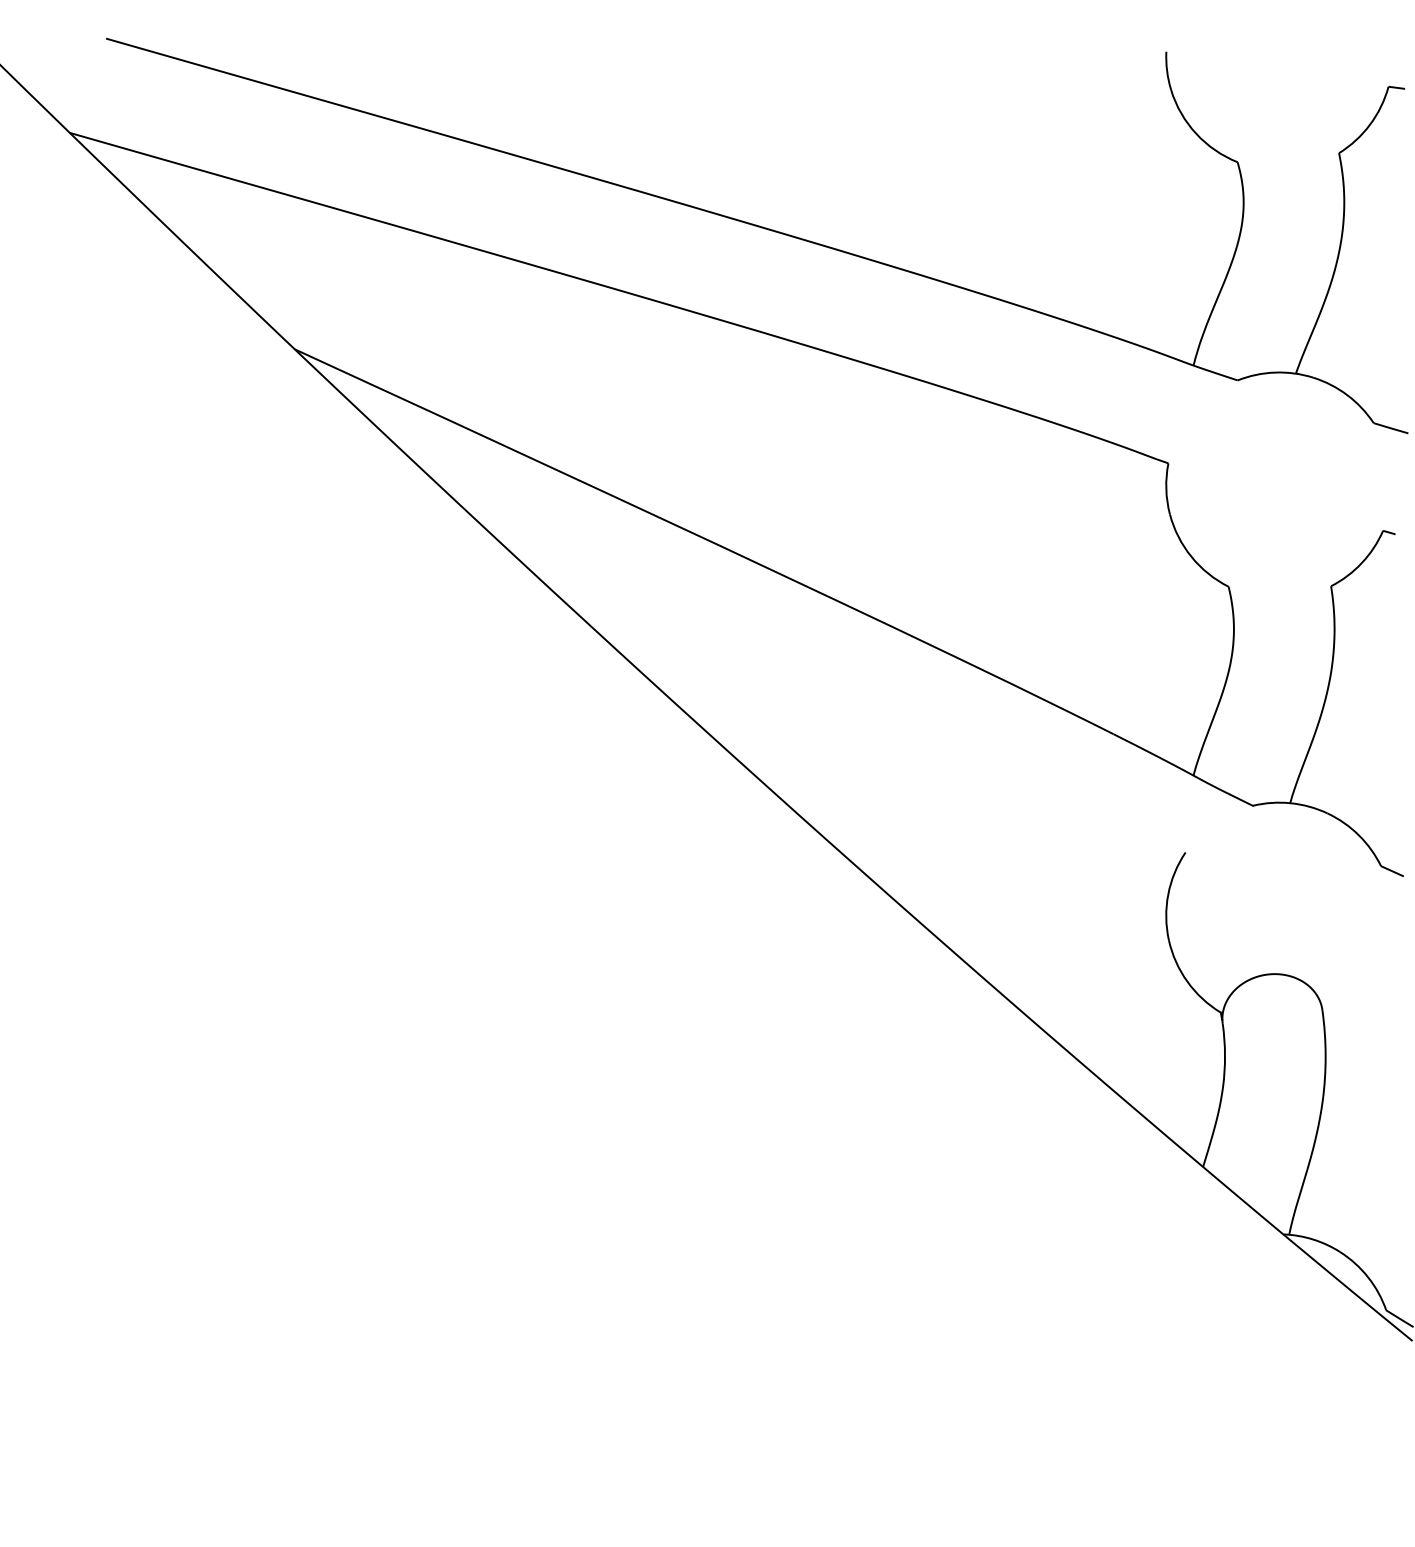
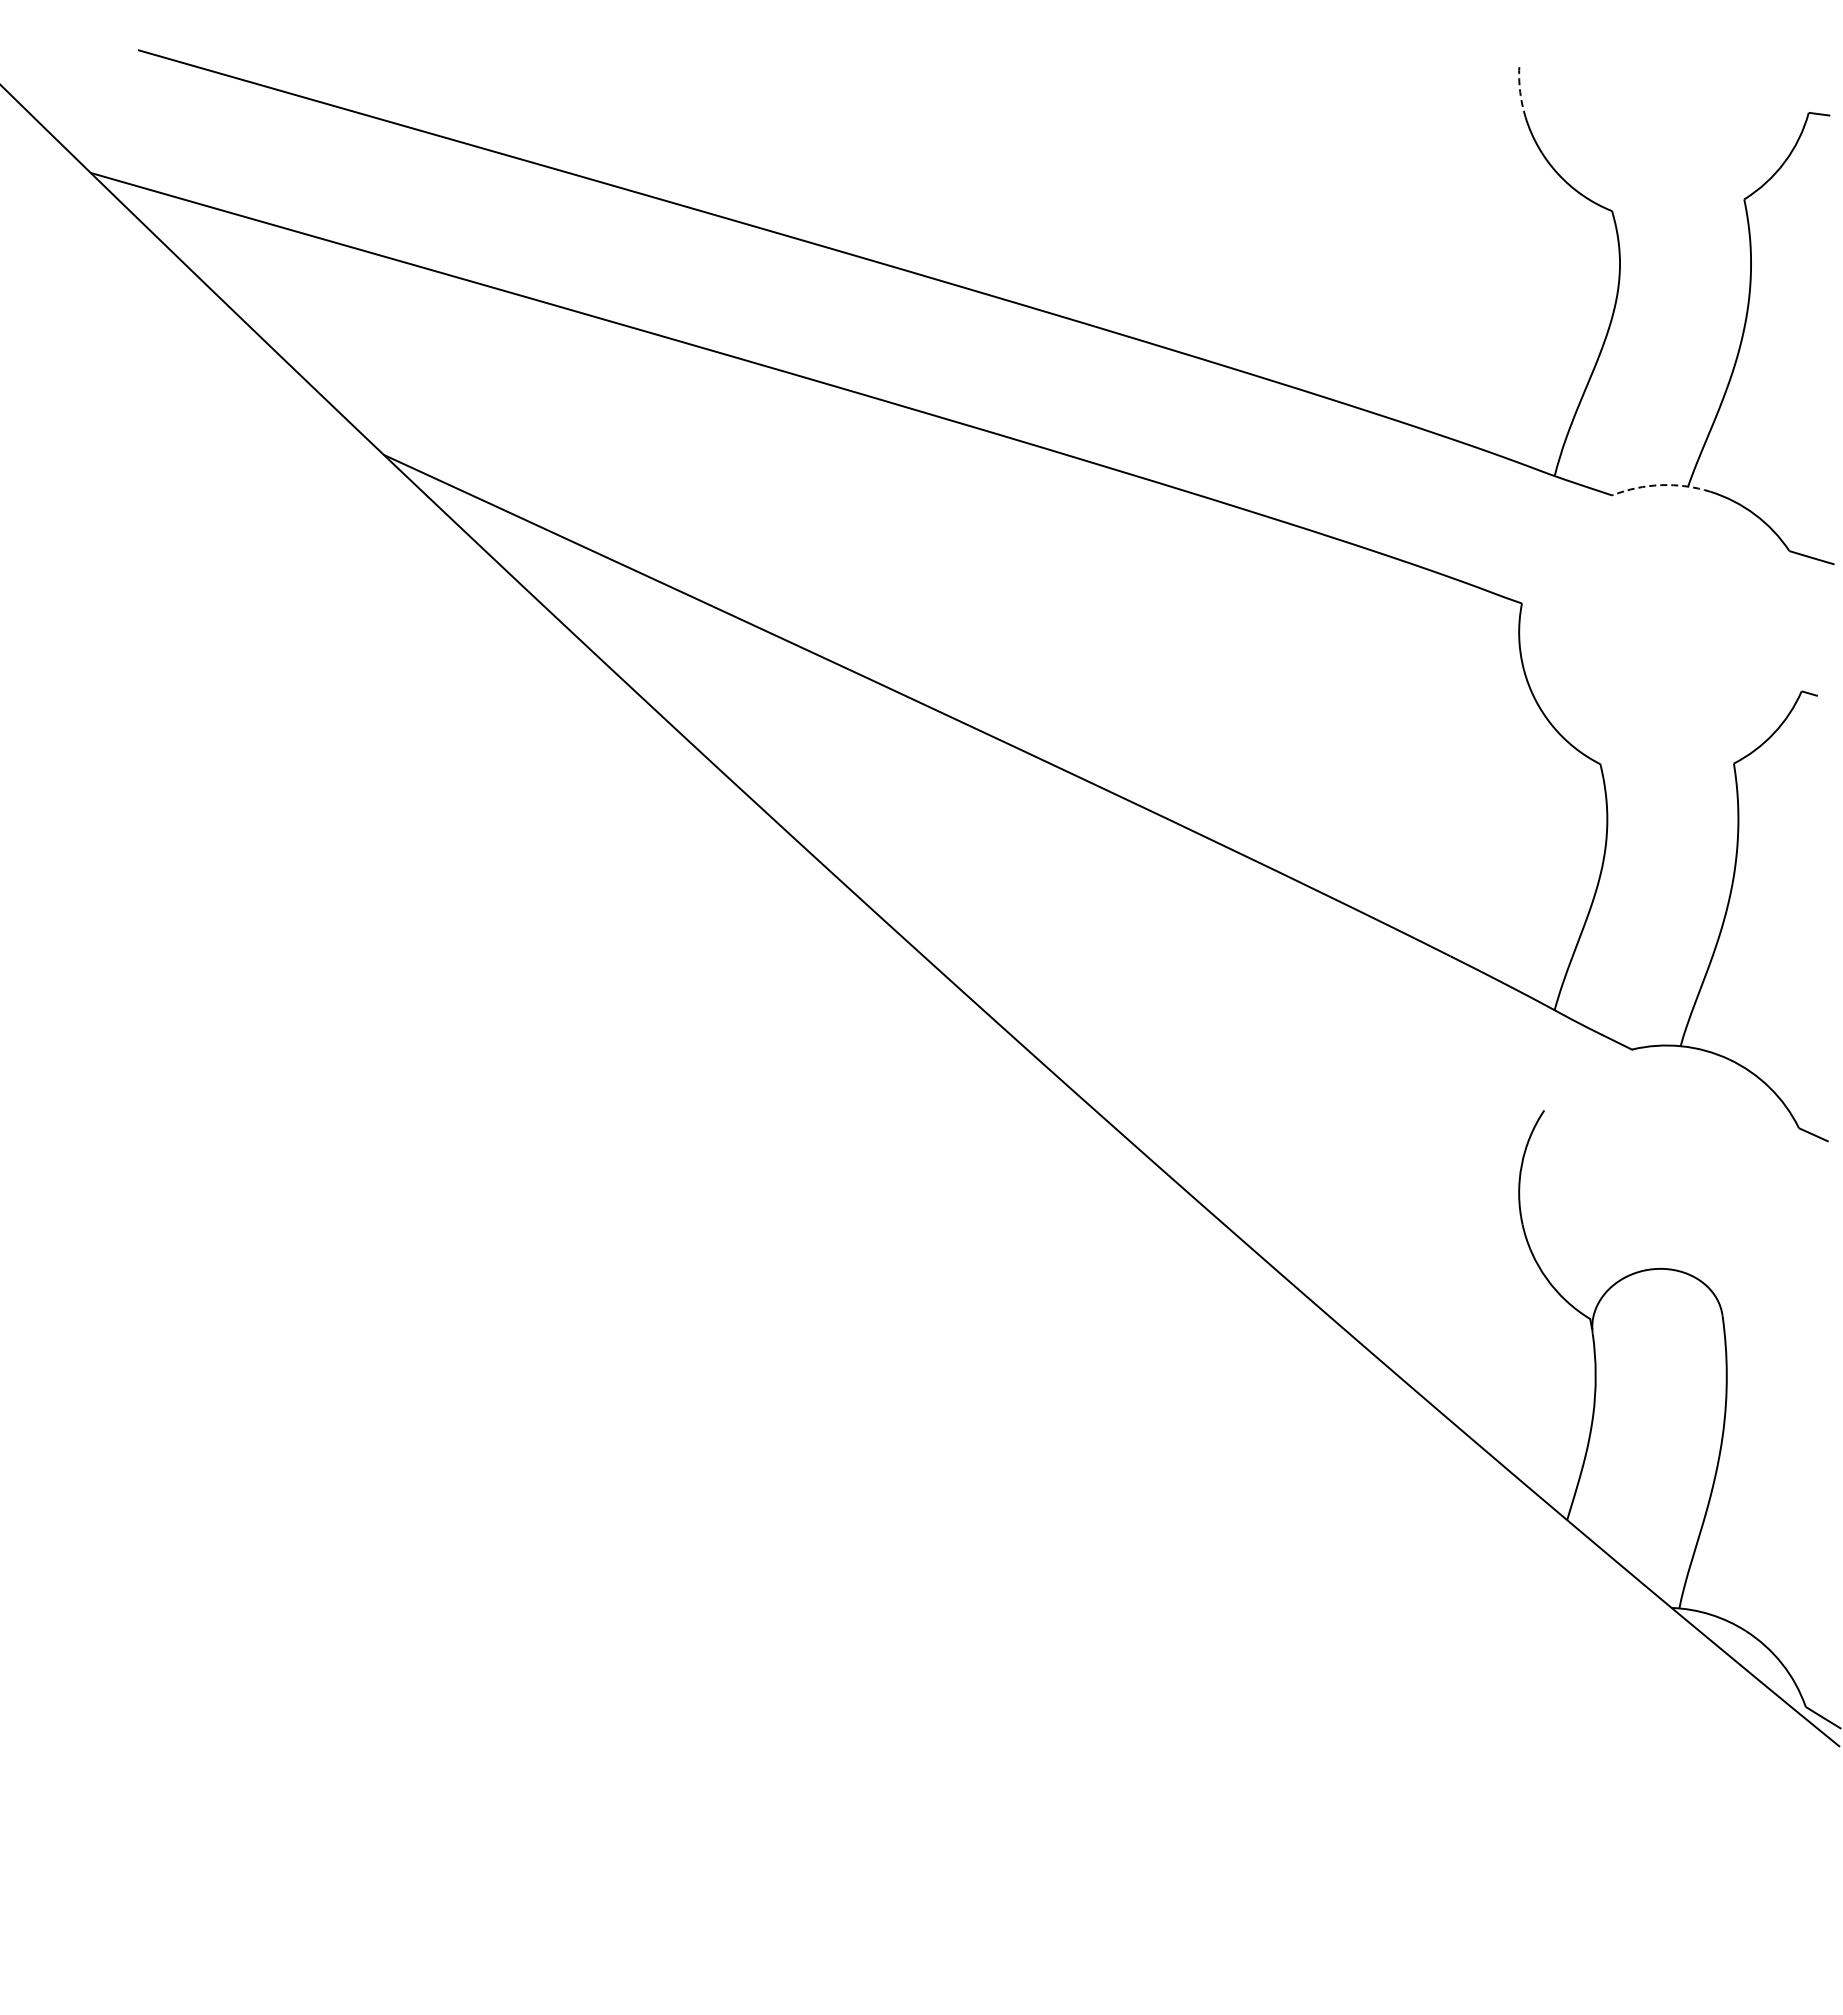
arc: (1167, 71) -> (1520, 92), solid -> dashed
arc: (1275, 372) -> (1661, 485), solid -> dashed

